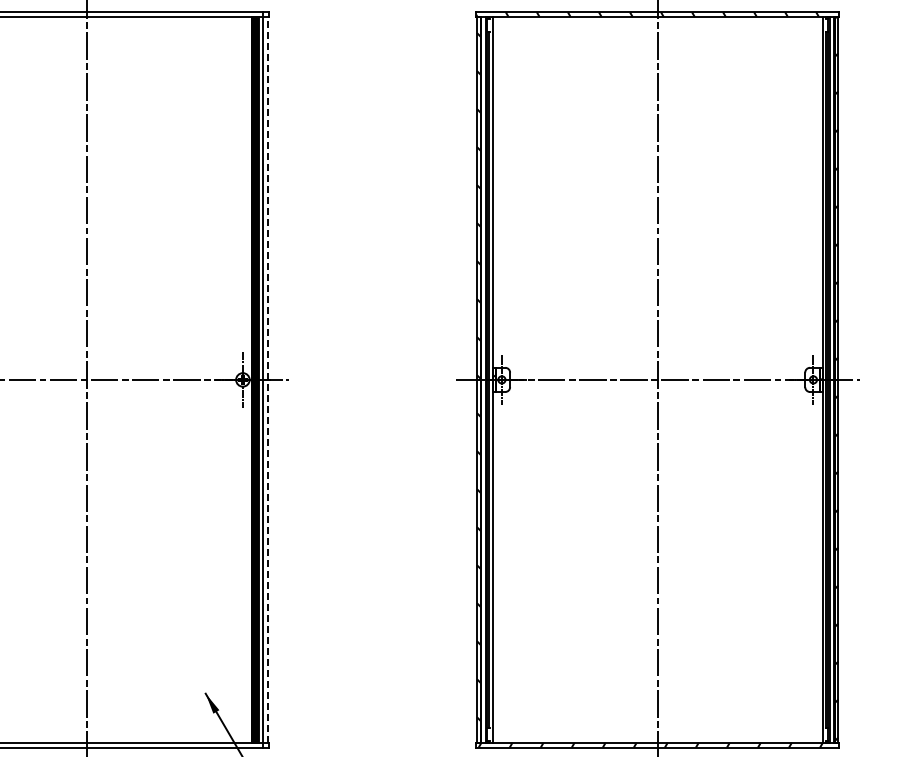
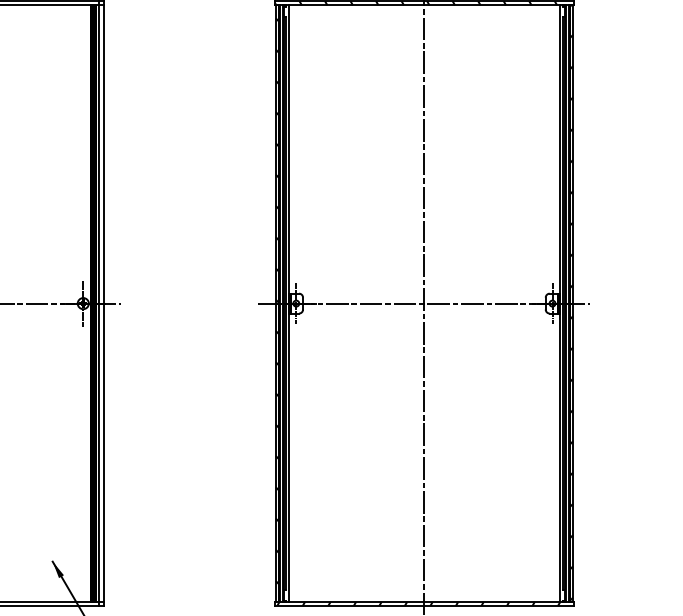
line: (267, 379) -> (103, 303), dashed -> solid

